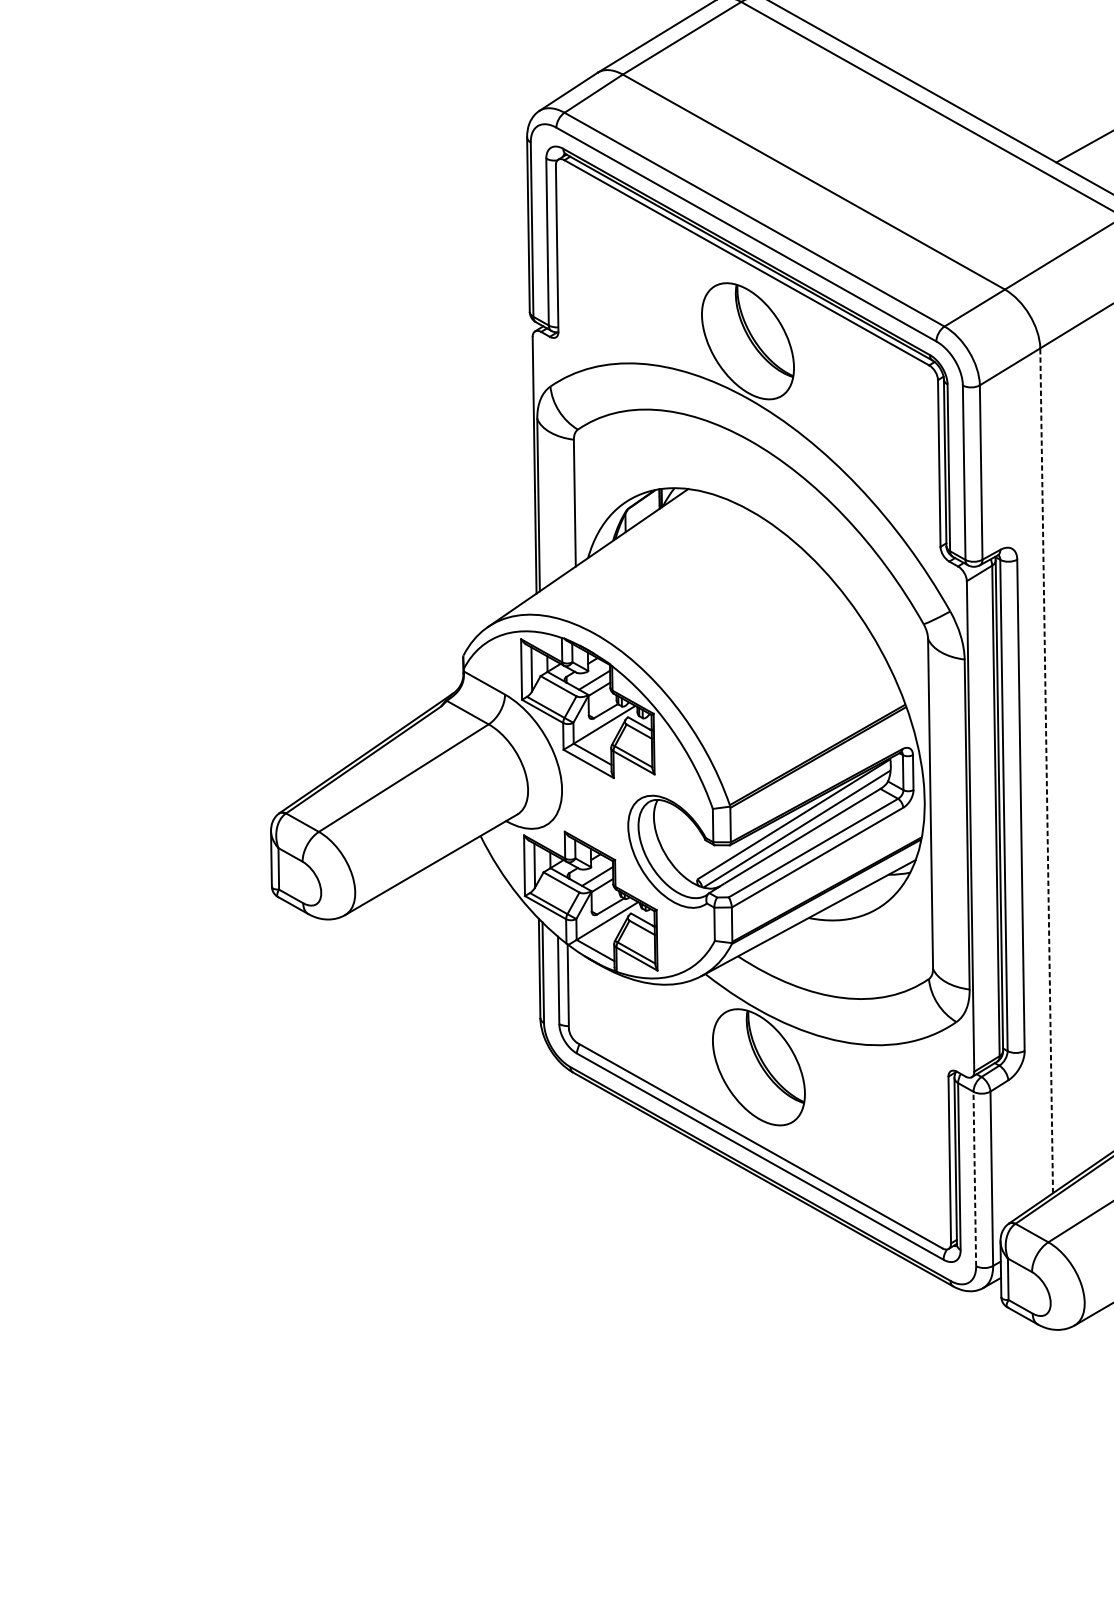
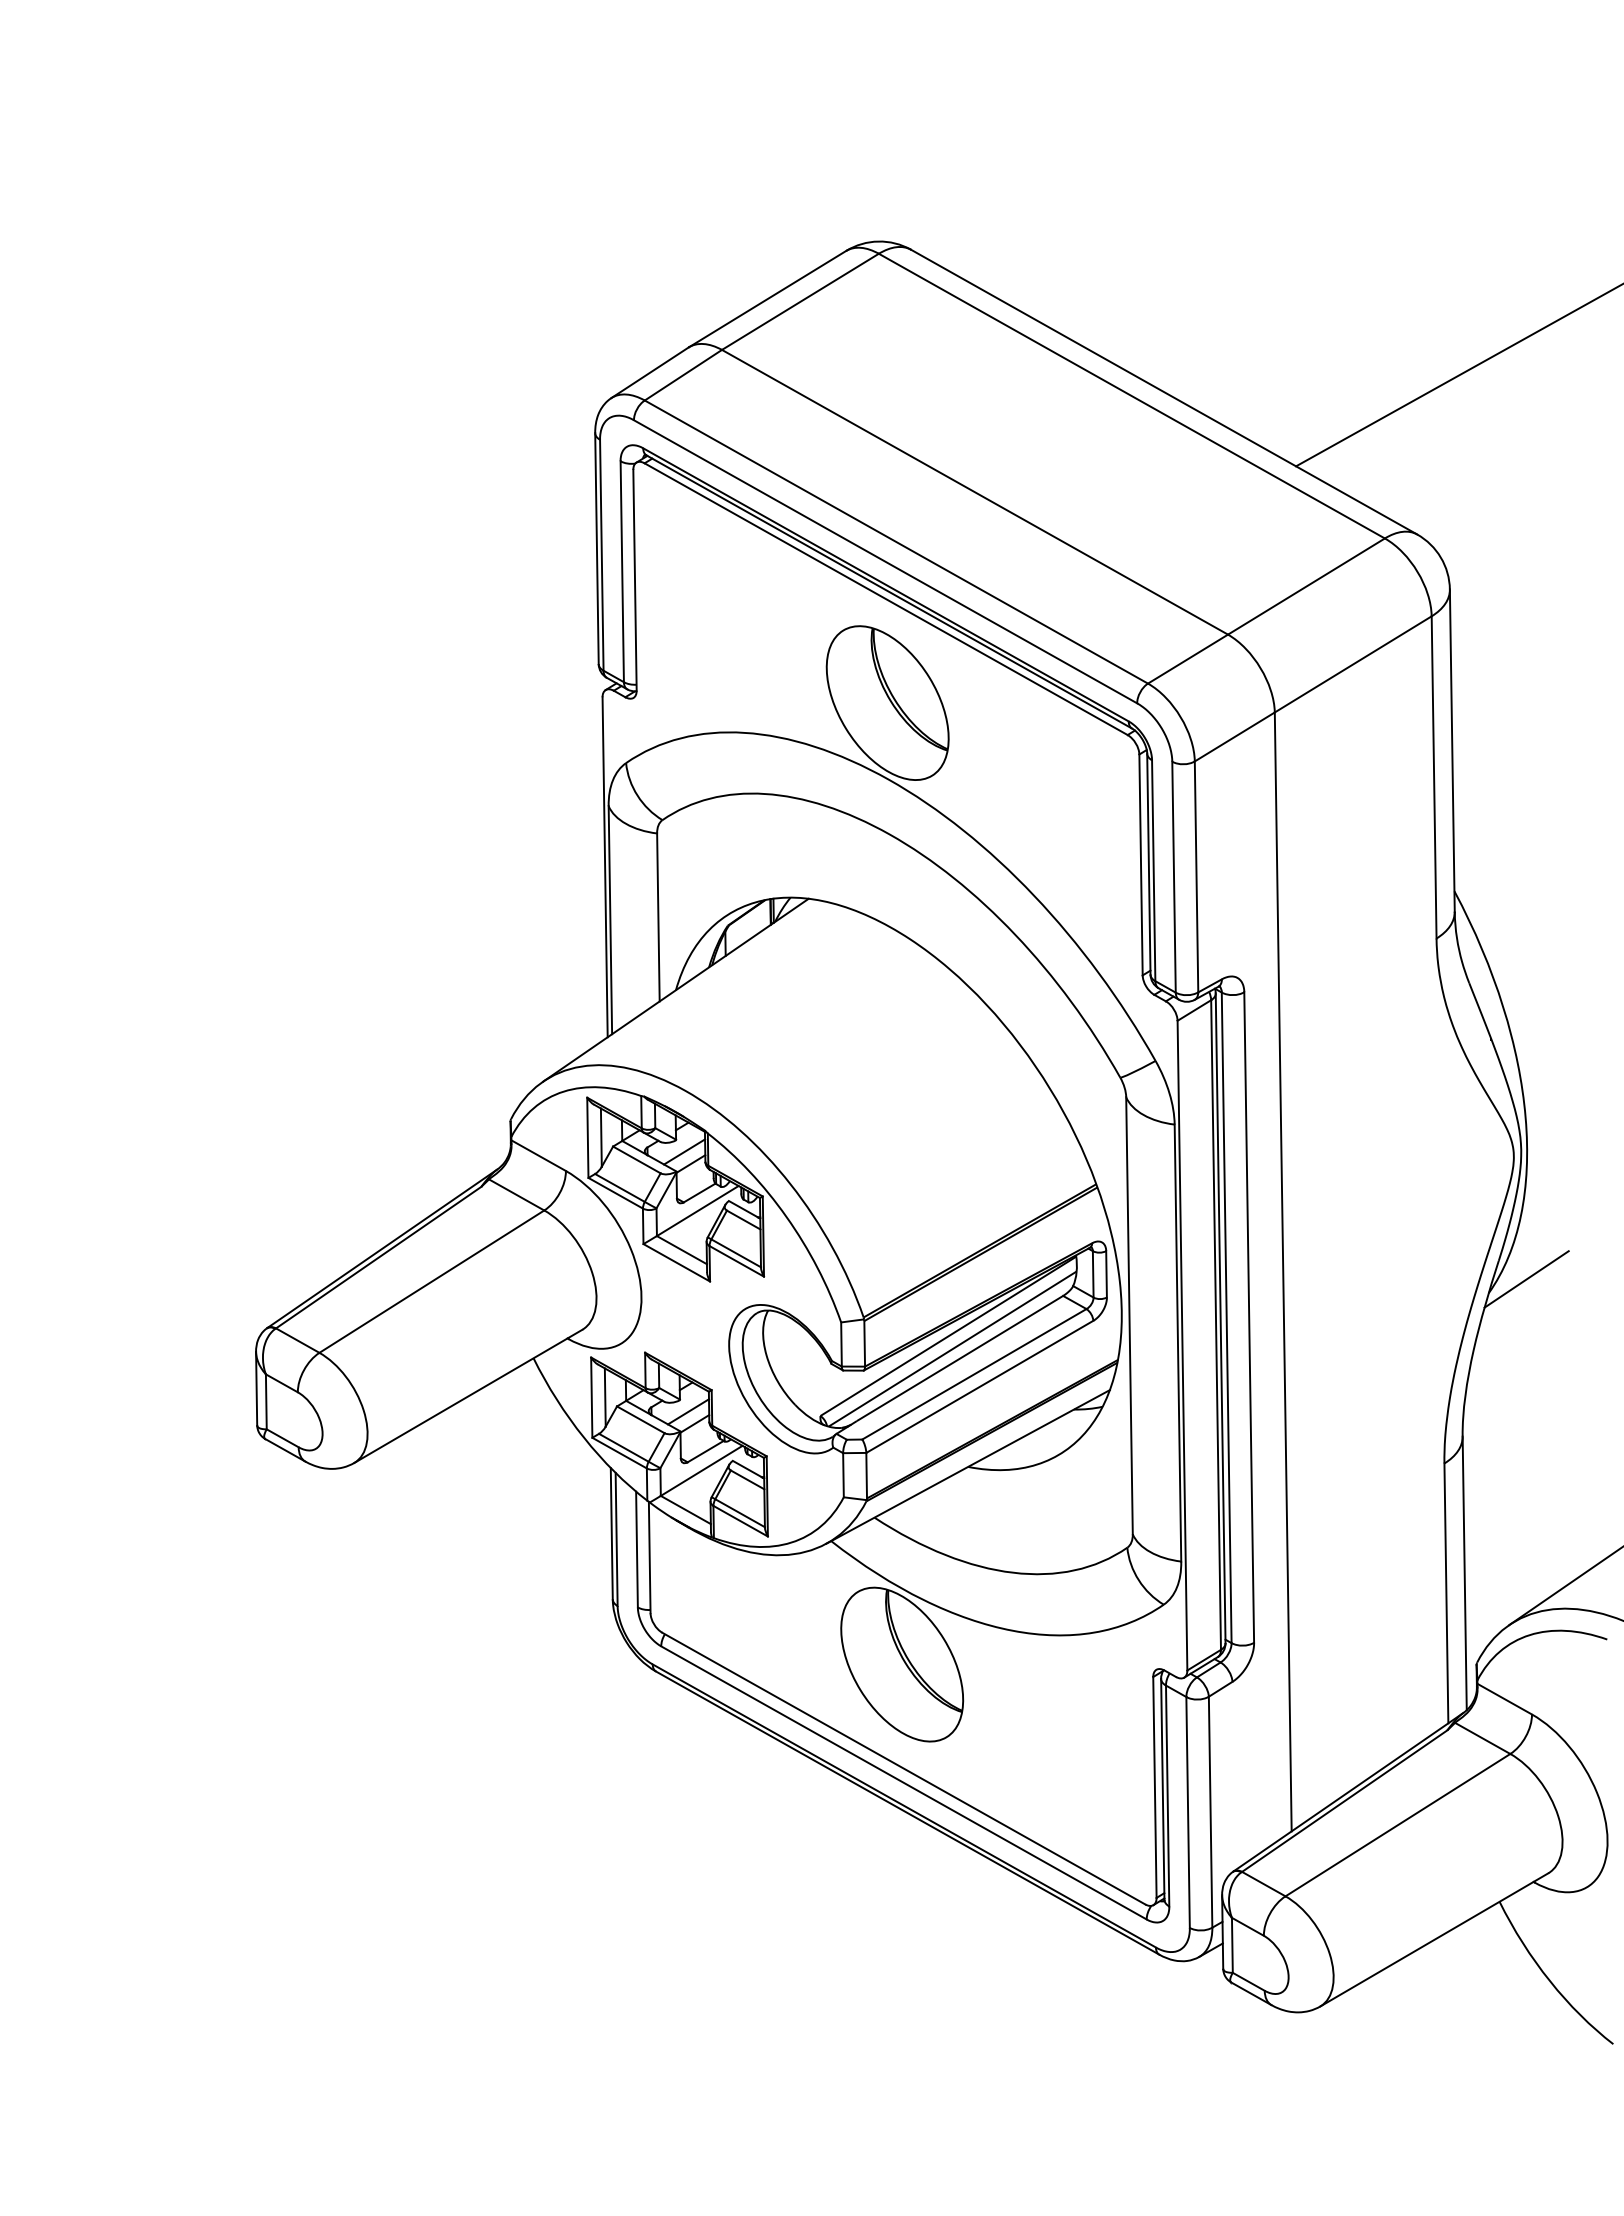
line: (1046, 770) -> (1283, 1271), dashed -> solid
line: (975, 1178) -> (1188, 1811), dashed -> solid

